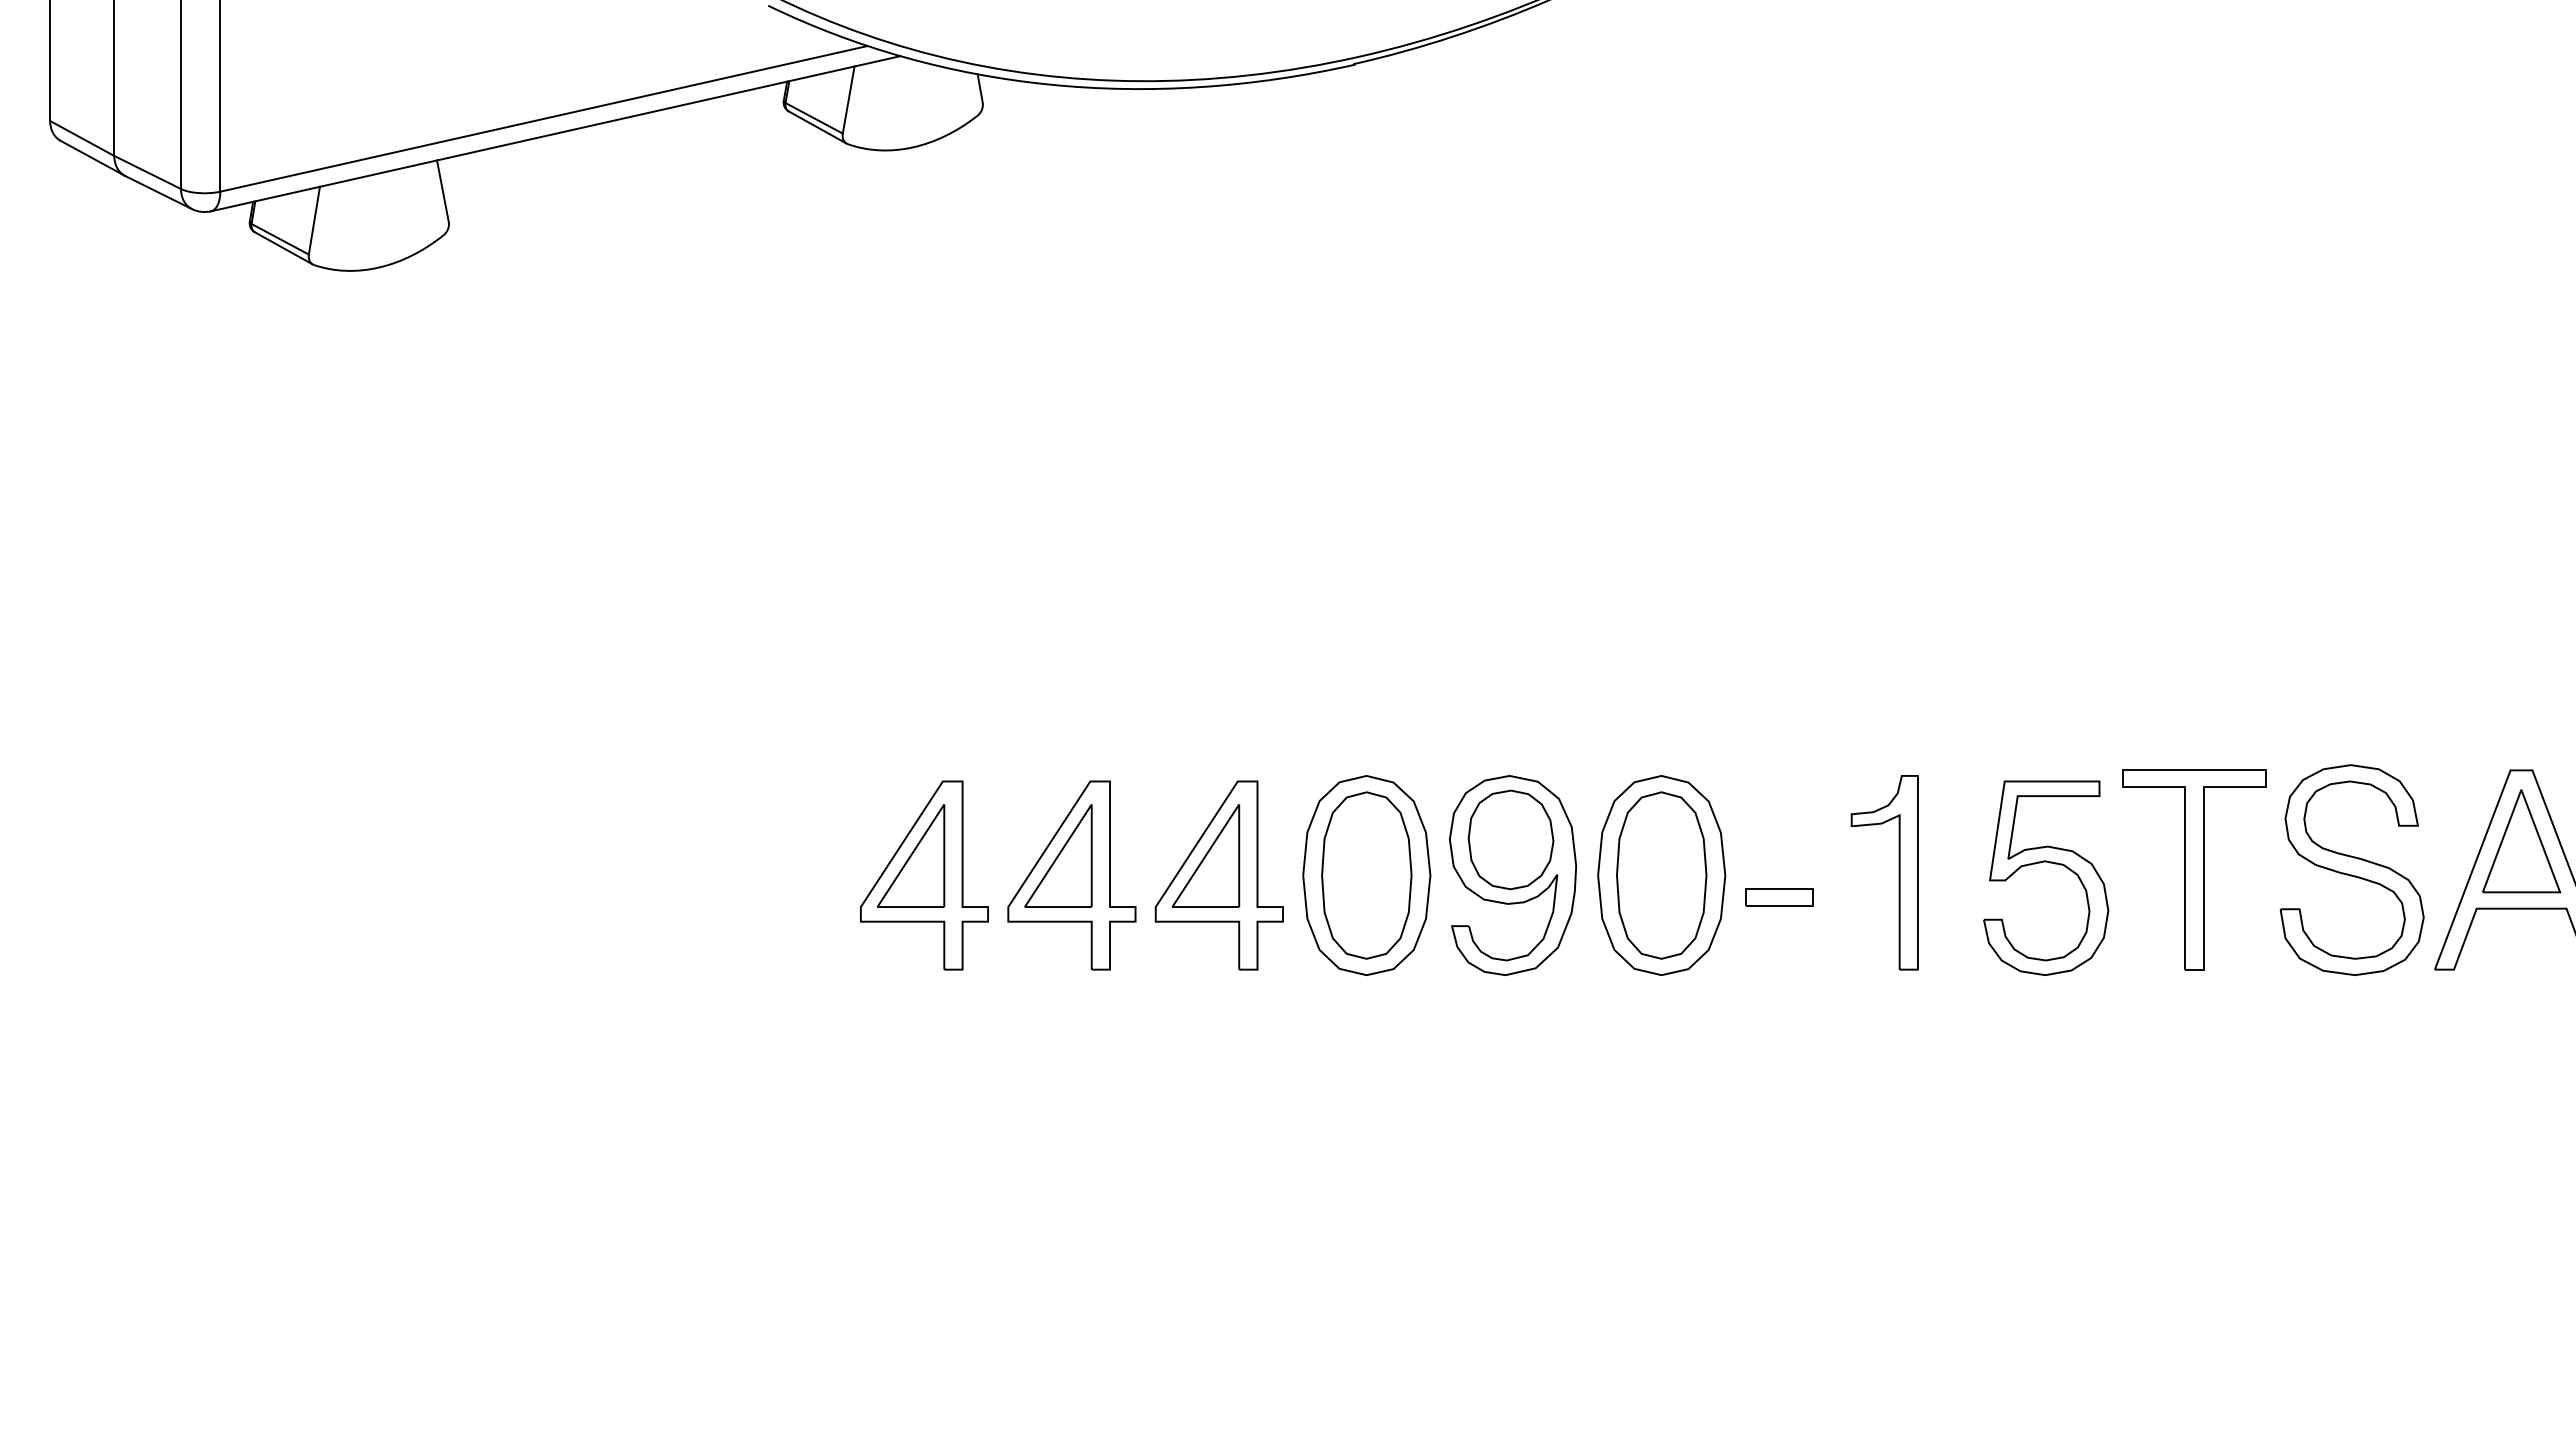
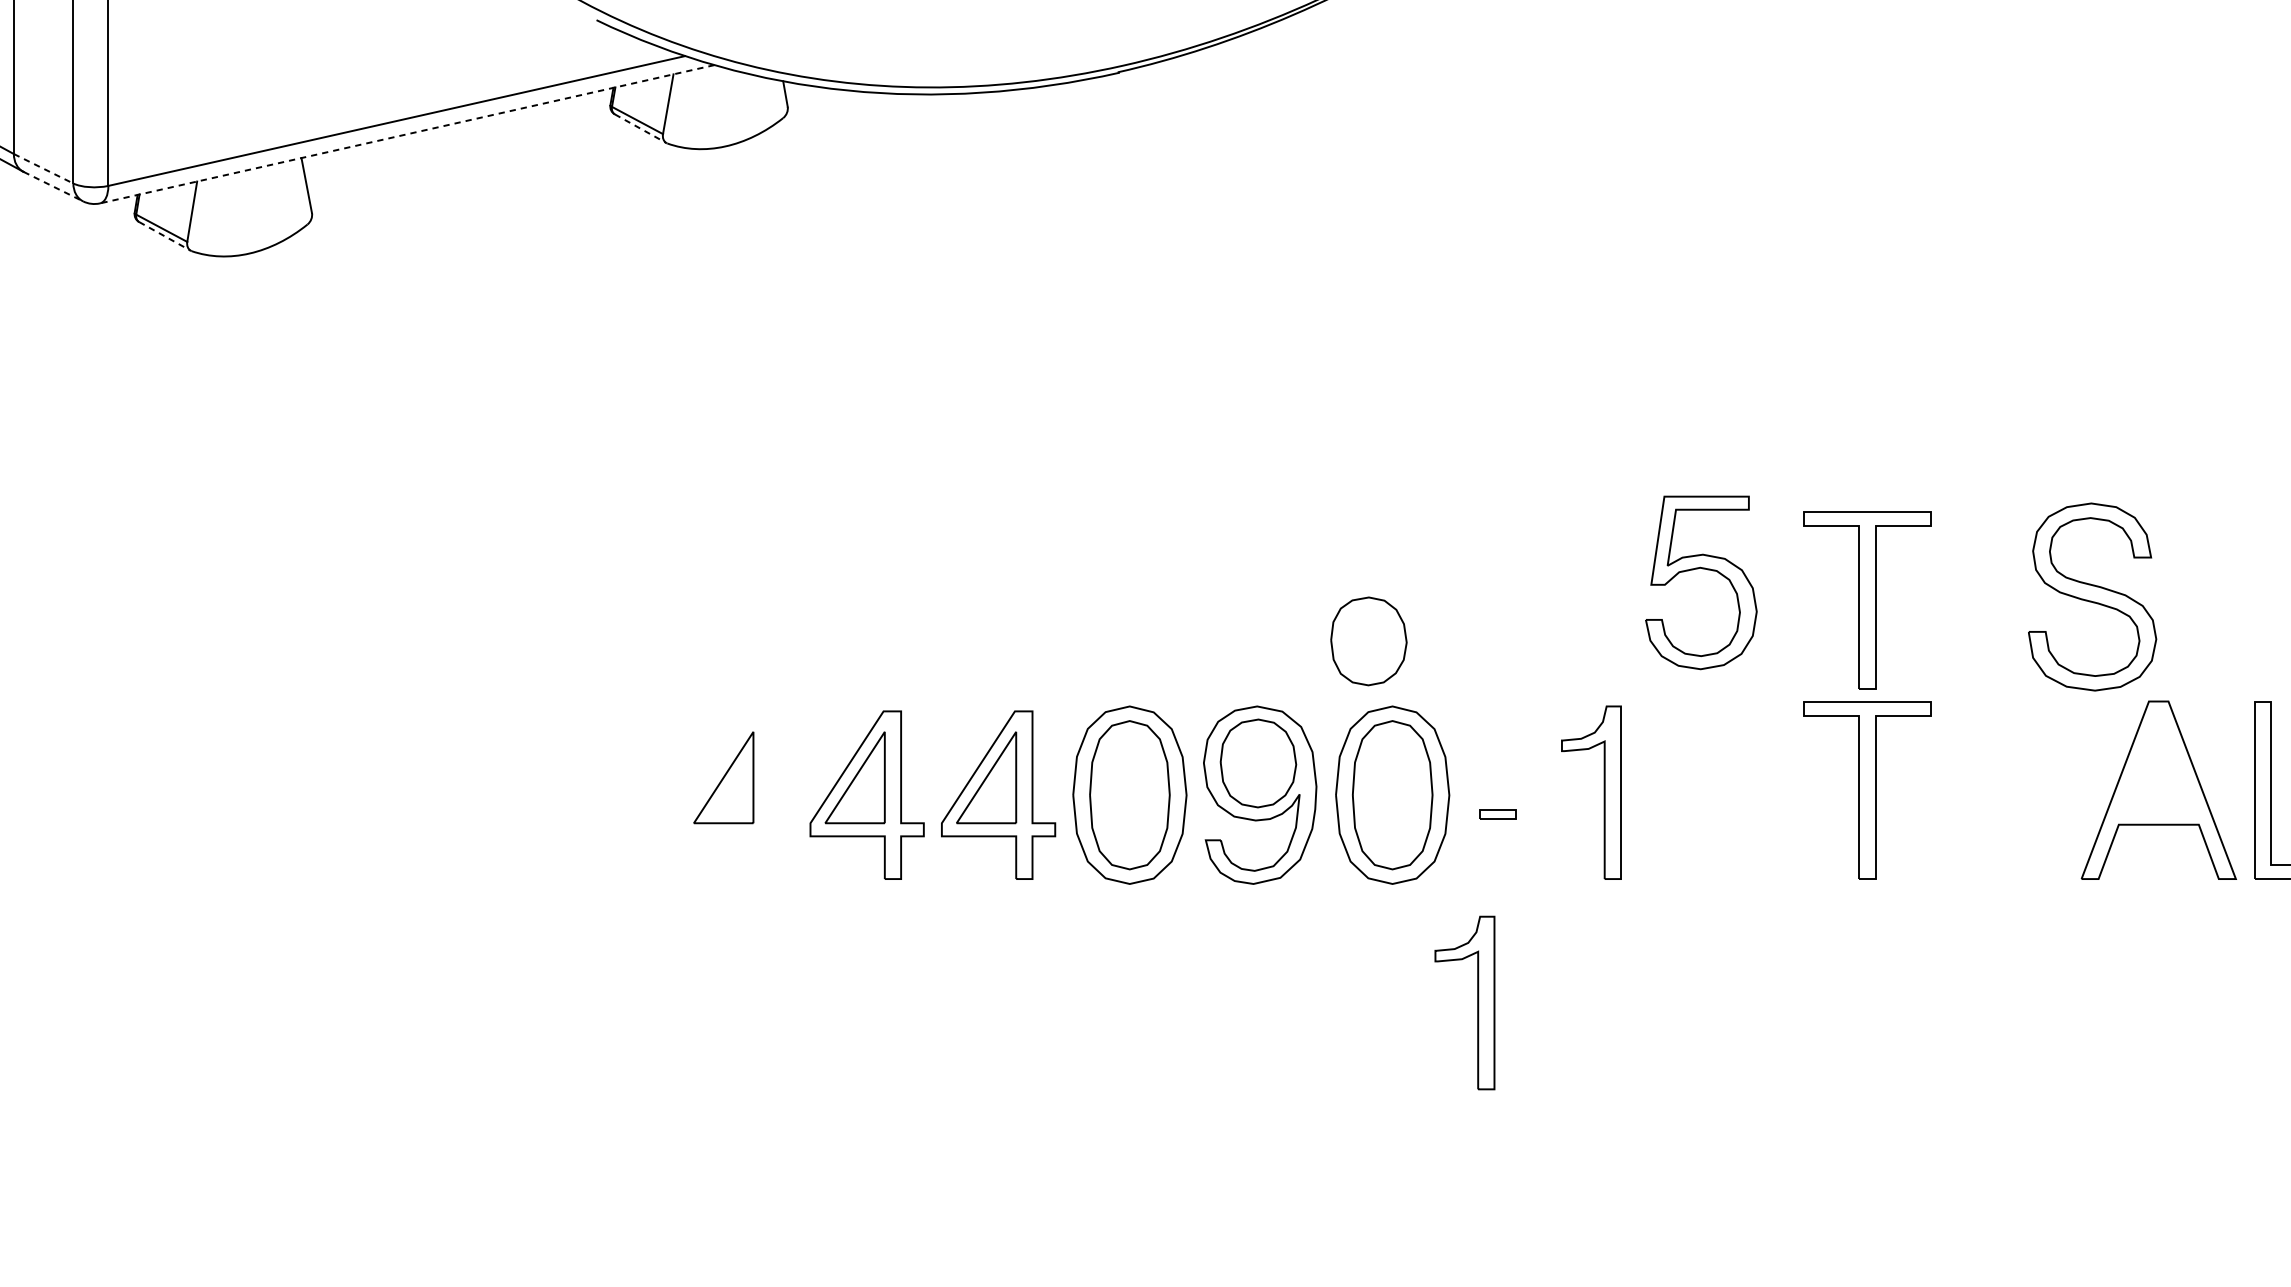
line: (818, 127) -> (641, 128), solid -> dashed
line: (555, 133) -> (407, 134), solid -> dashed
line: (148, 172) -> (44, 168), solid -> dashed
line: (159, 192) -> (54, 186), solid -> dashed
line: (284, 248) -> (165, 236), solid -> dashed
part: (2194, 656) -> (1867, 600), added
part: (1634, 702) -> (1368, 641), added
part: (2521, 841) -> (2158, 764), removed
part: (2049, 863) -> (1704, 569), moved
part: (2351, 869) -> (2091, 596), moved
part: (924, 875) -> (735, 795), removed
part: (1779, 897) -> (1497, 814), size x0.6
part: (1756, 1108) -> (1477, 1002), added

